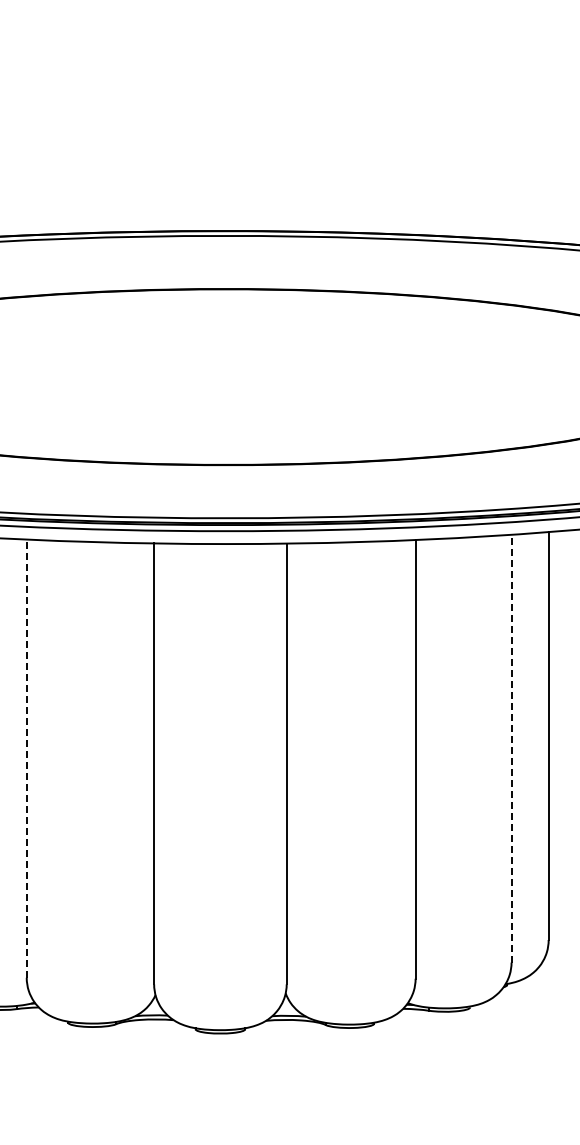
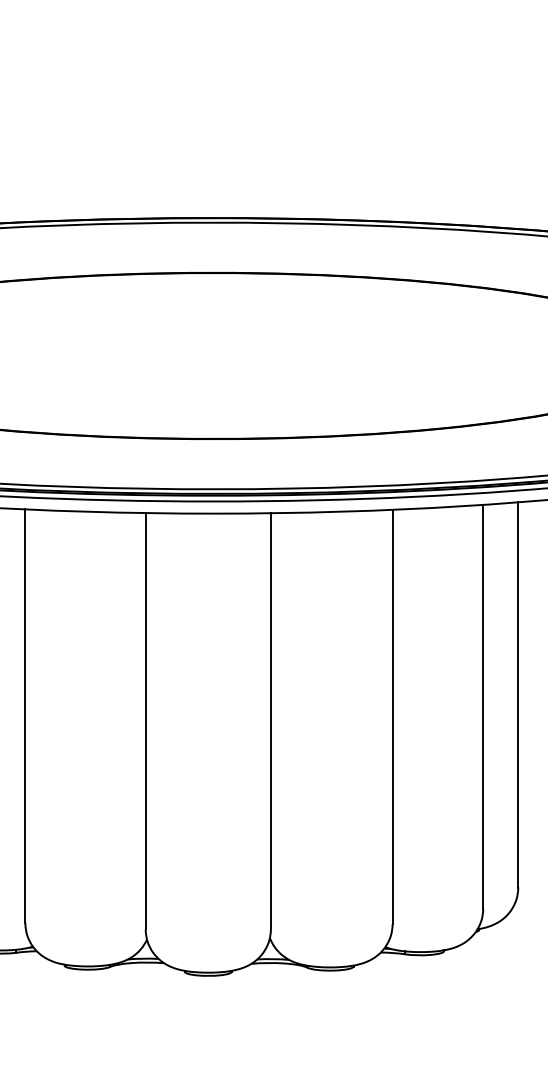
line: (511, 748) -> (483, 706), dashed -> solid
line: (26, 758) -> (25, 716), dashed -> solid

